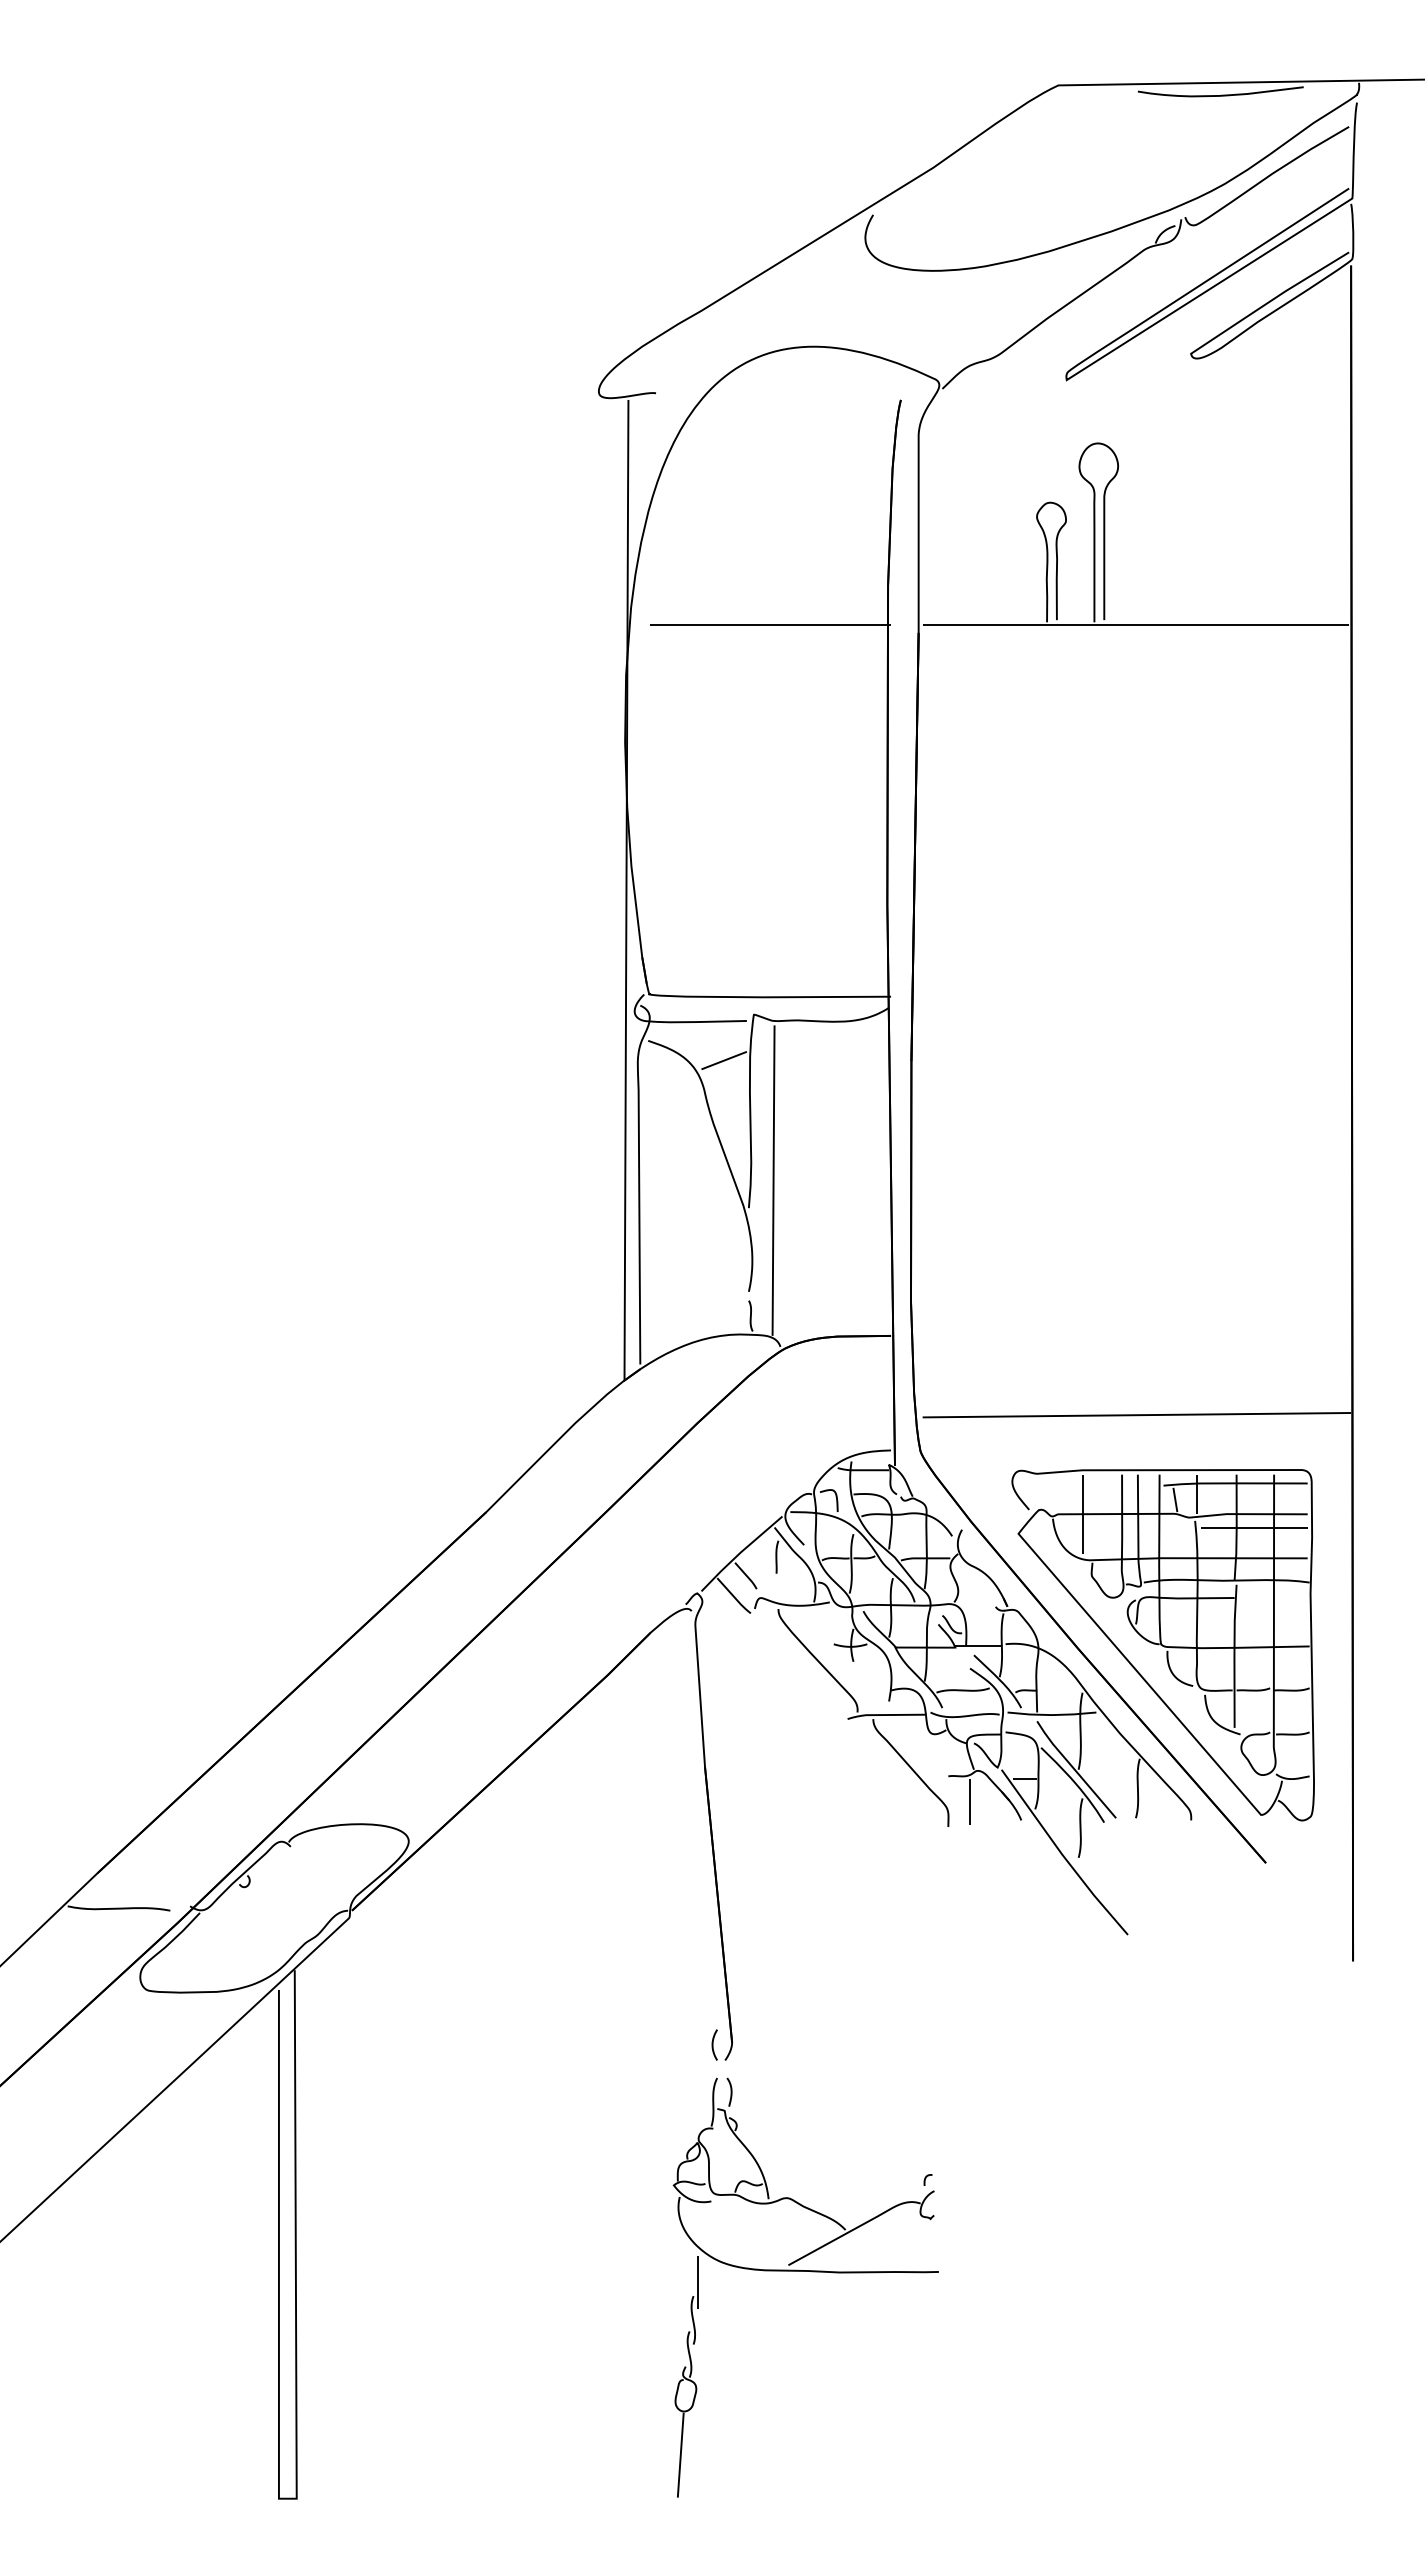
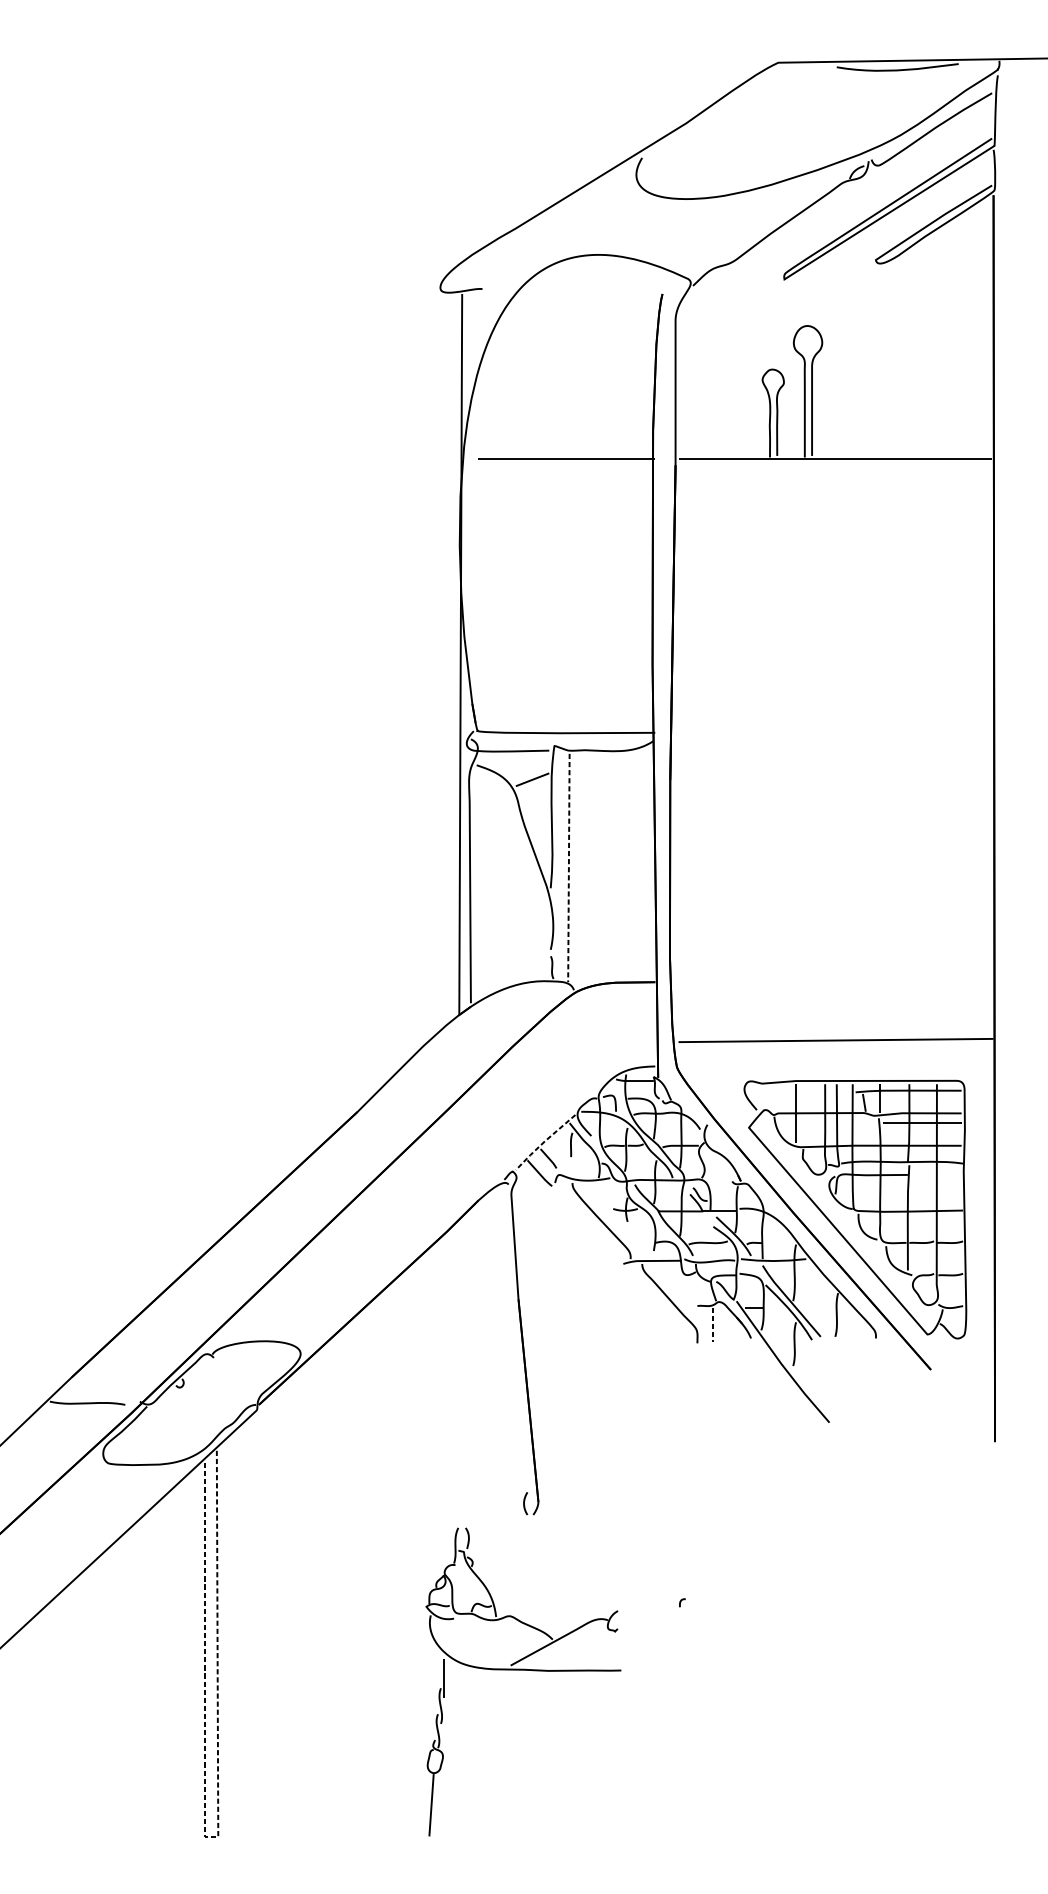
line: (773, 1181) -> (568, 868), solid -> dashed
line: (740, 1553) -> (544, 1142), solid -> dashed
line: (970, 1802) -> (713, 1325), solid -> dashed
part: (805, 2271) -> (523, 1670), moved
line: (296, 2498) -> (218, 1837), solid -> dashed

